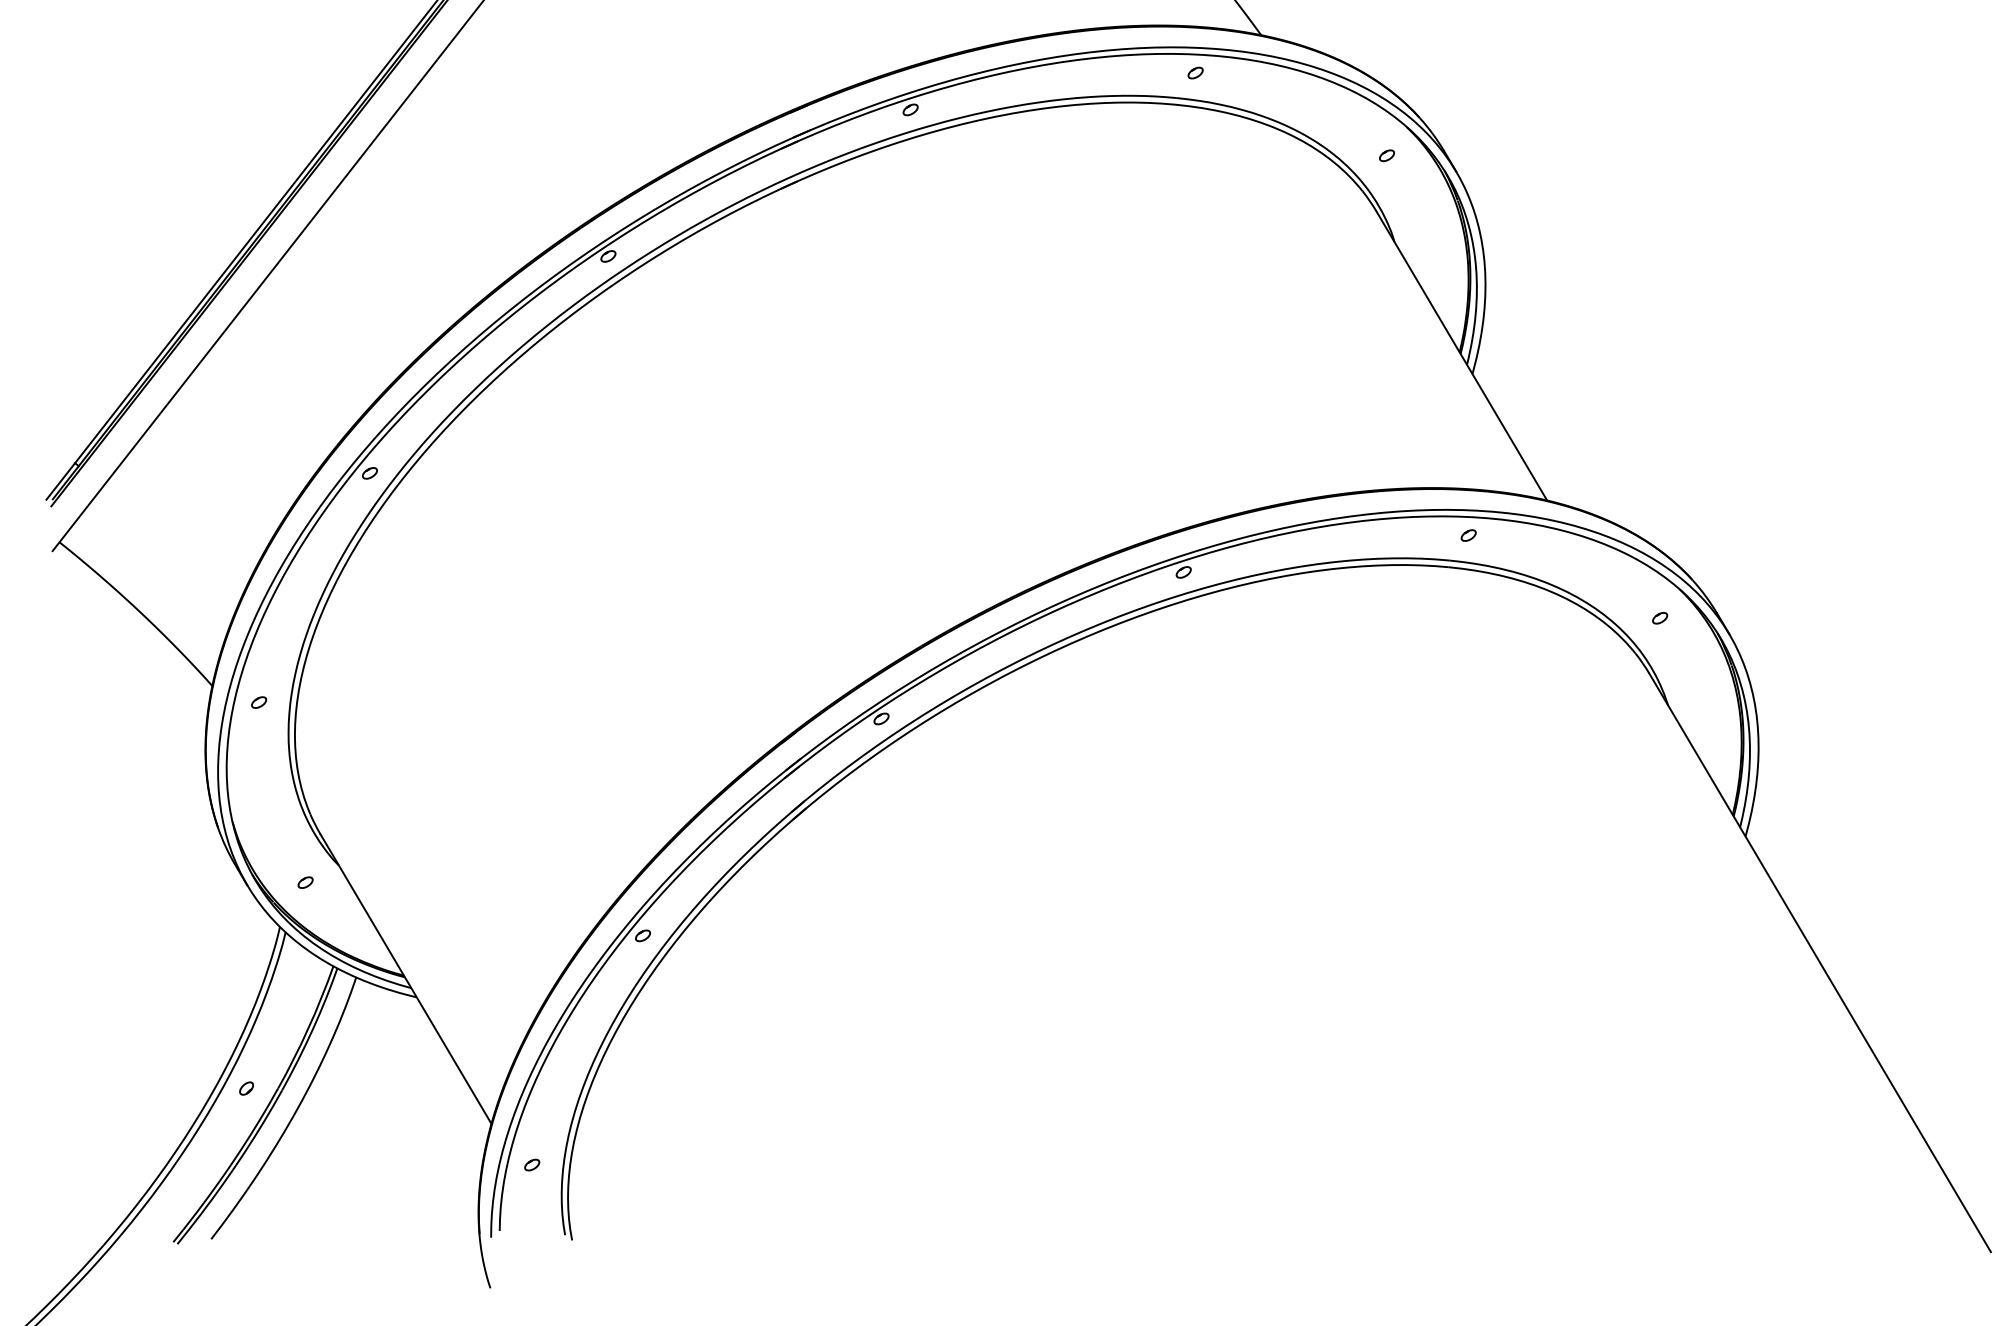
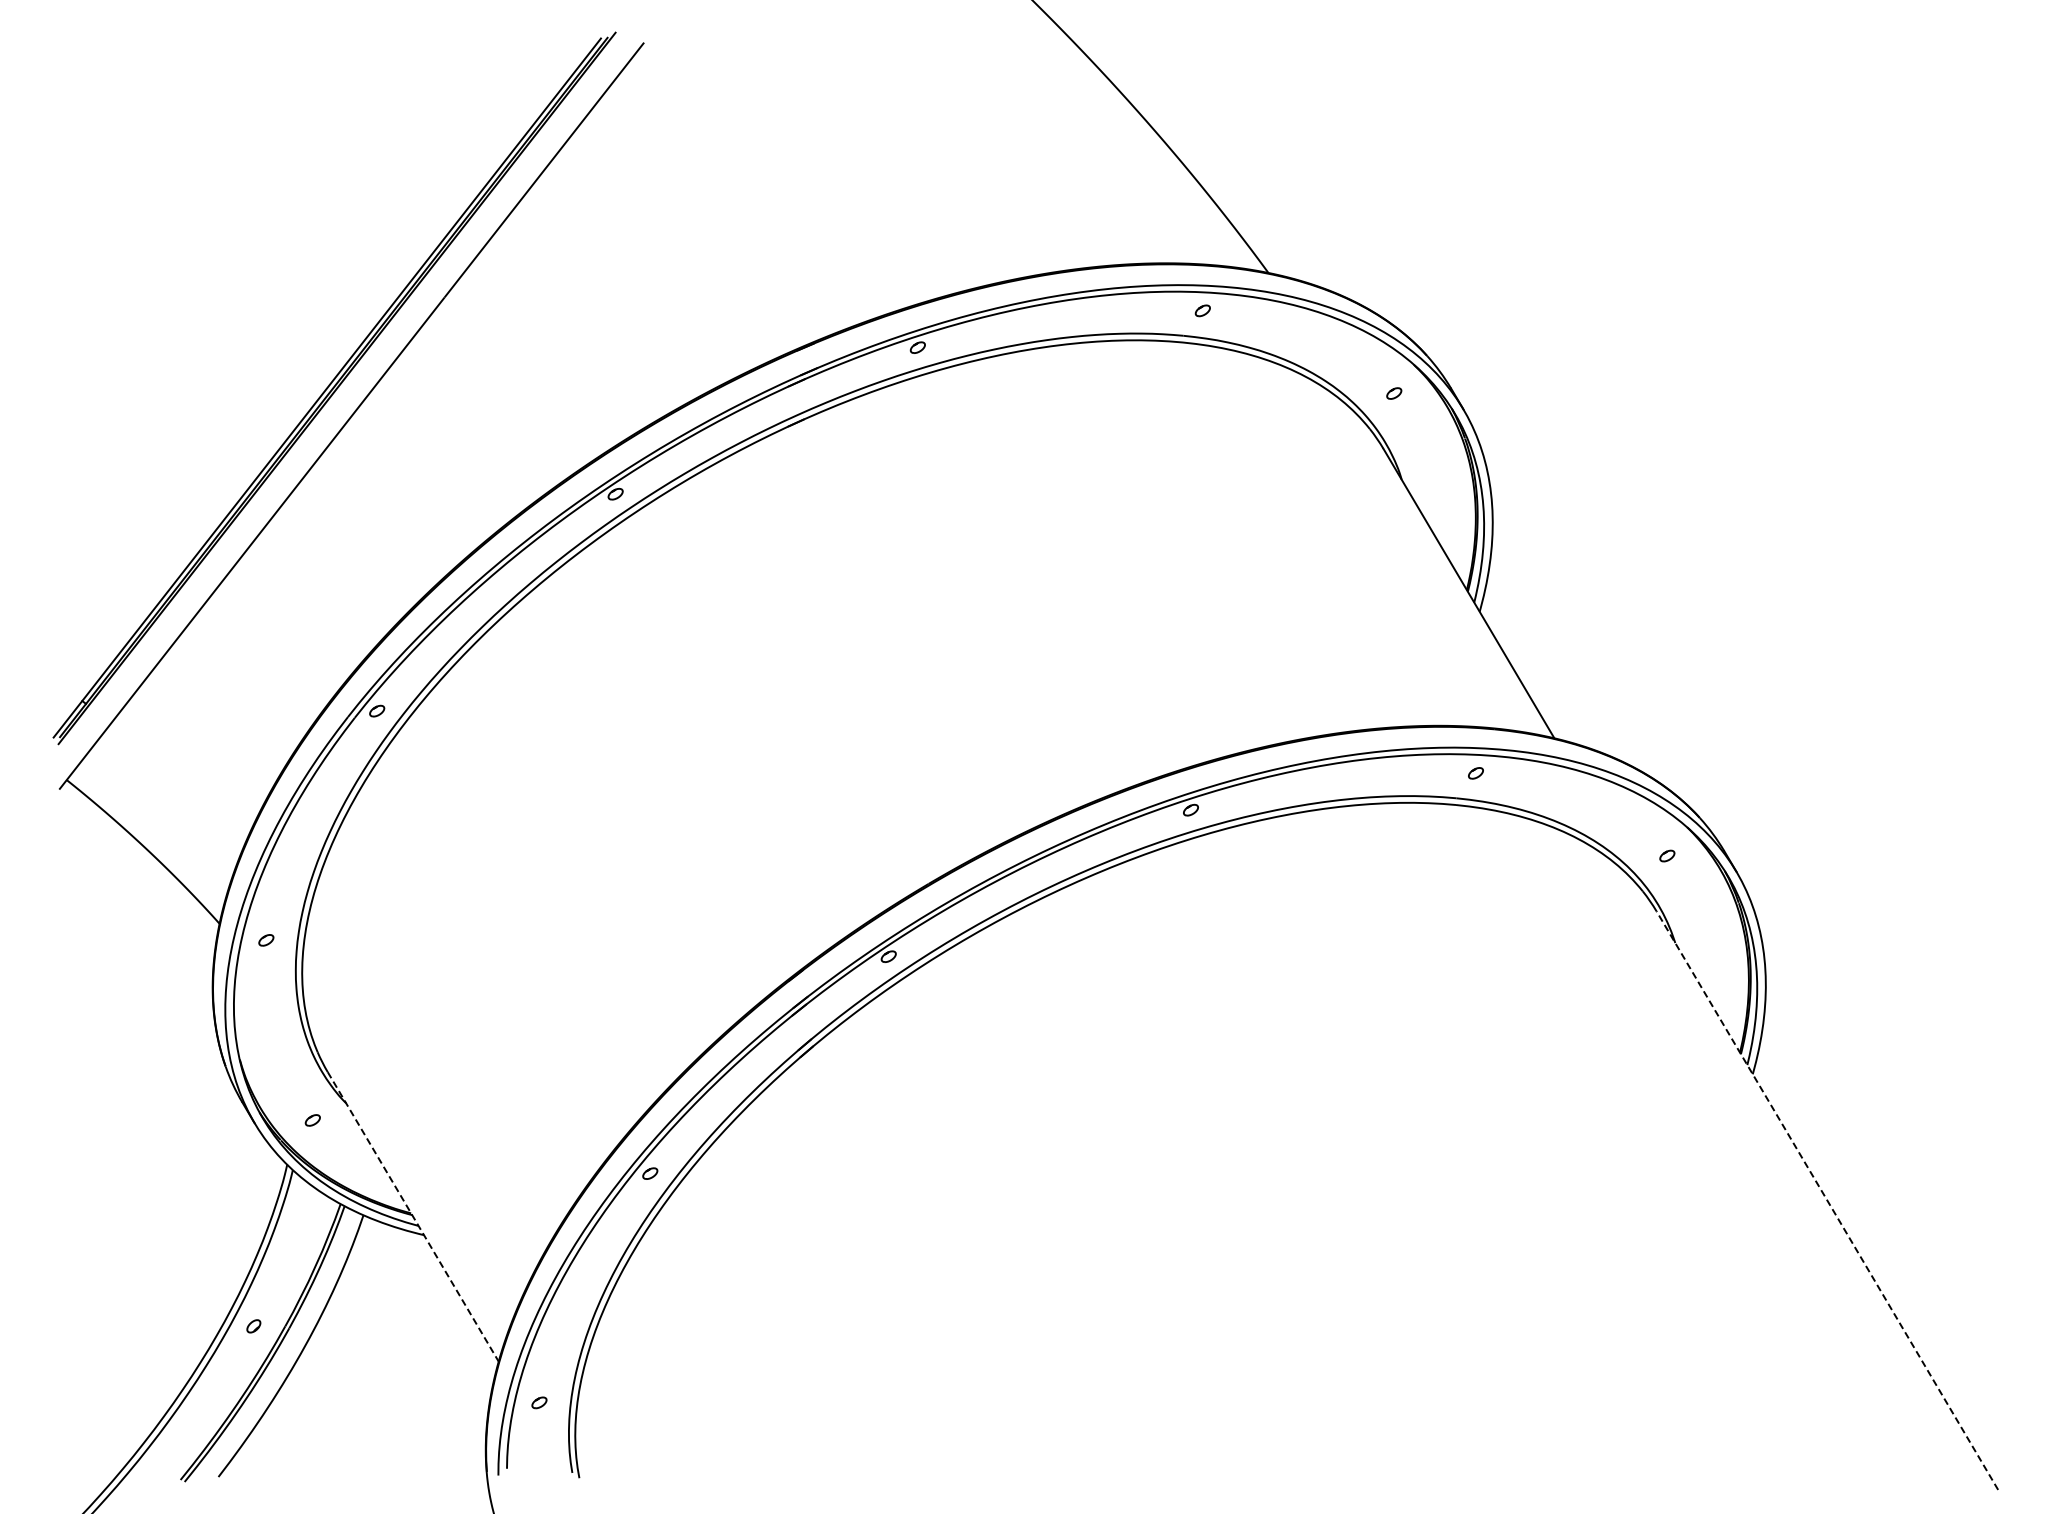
line: (1820, 962) -> (1827, 1200), solid -> dashed
line: (406, 979) -> (413, 1217), solid -> dashed

